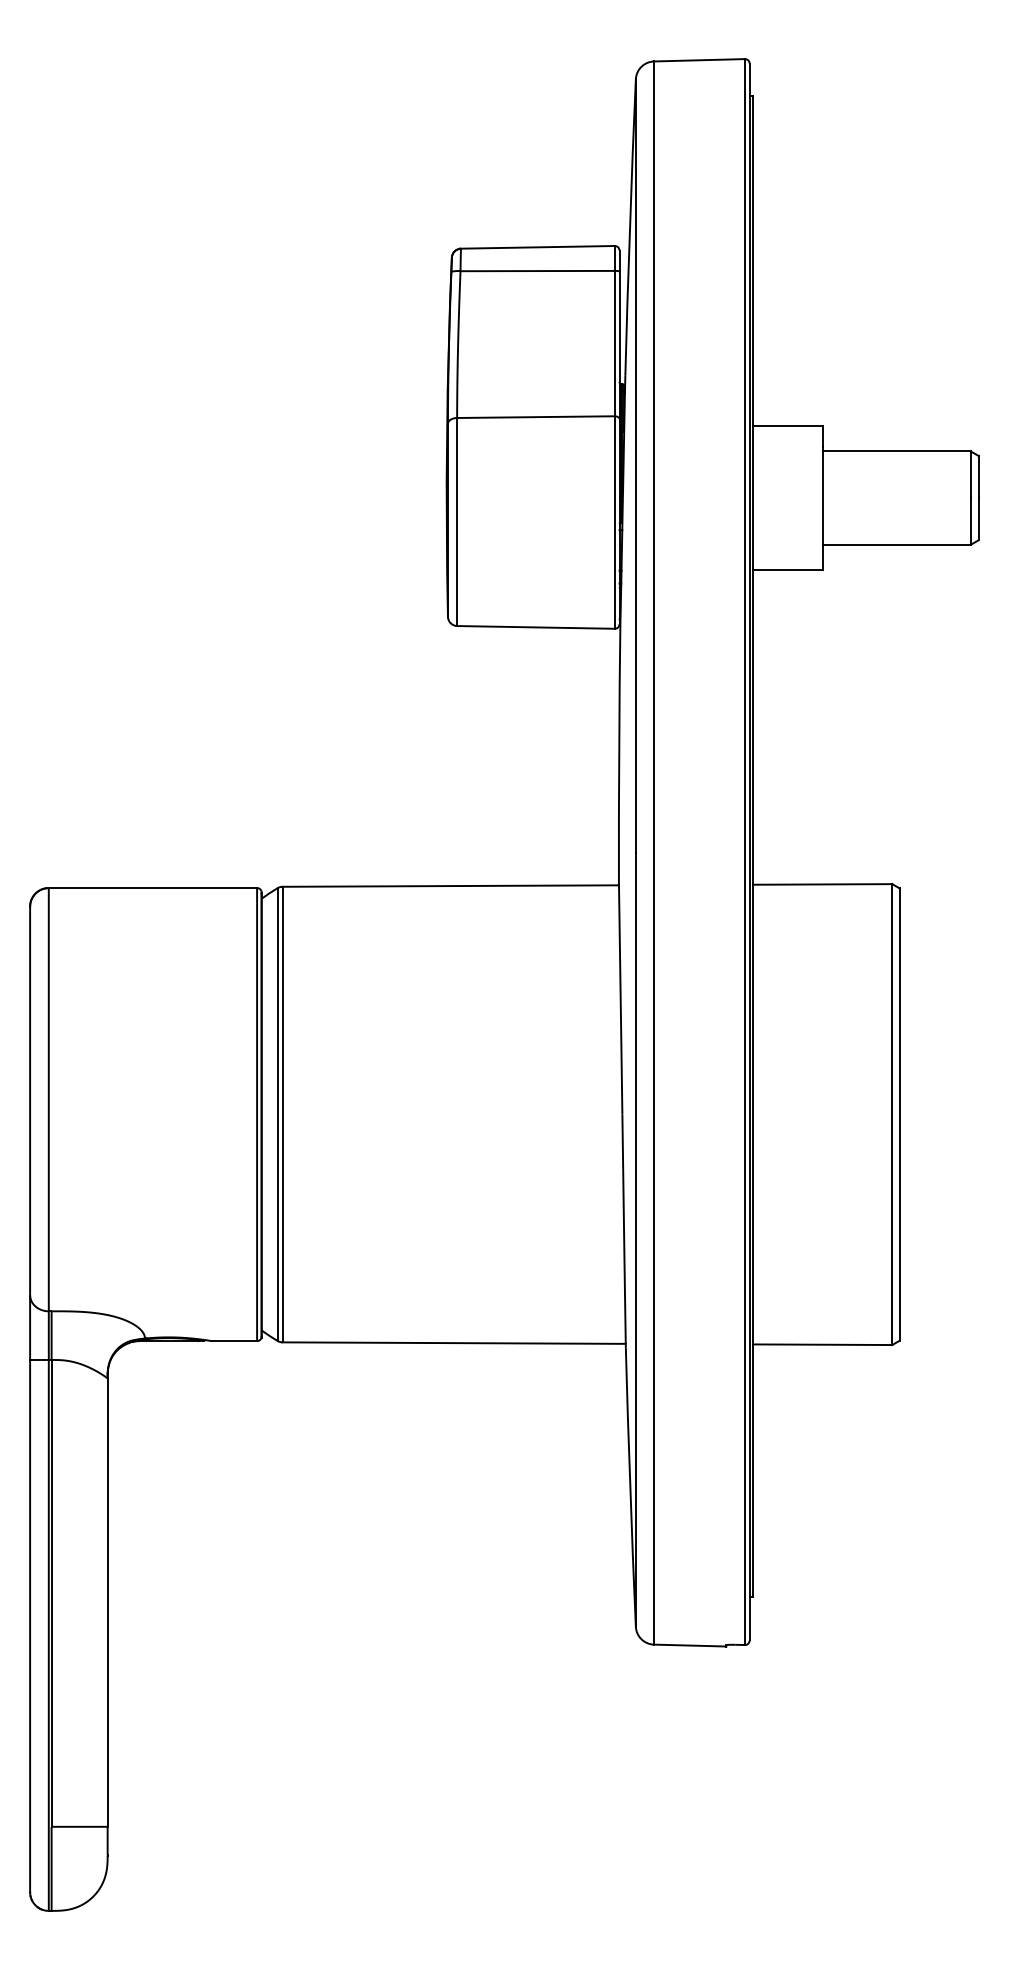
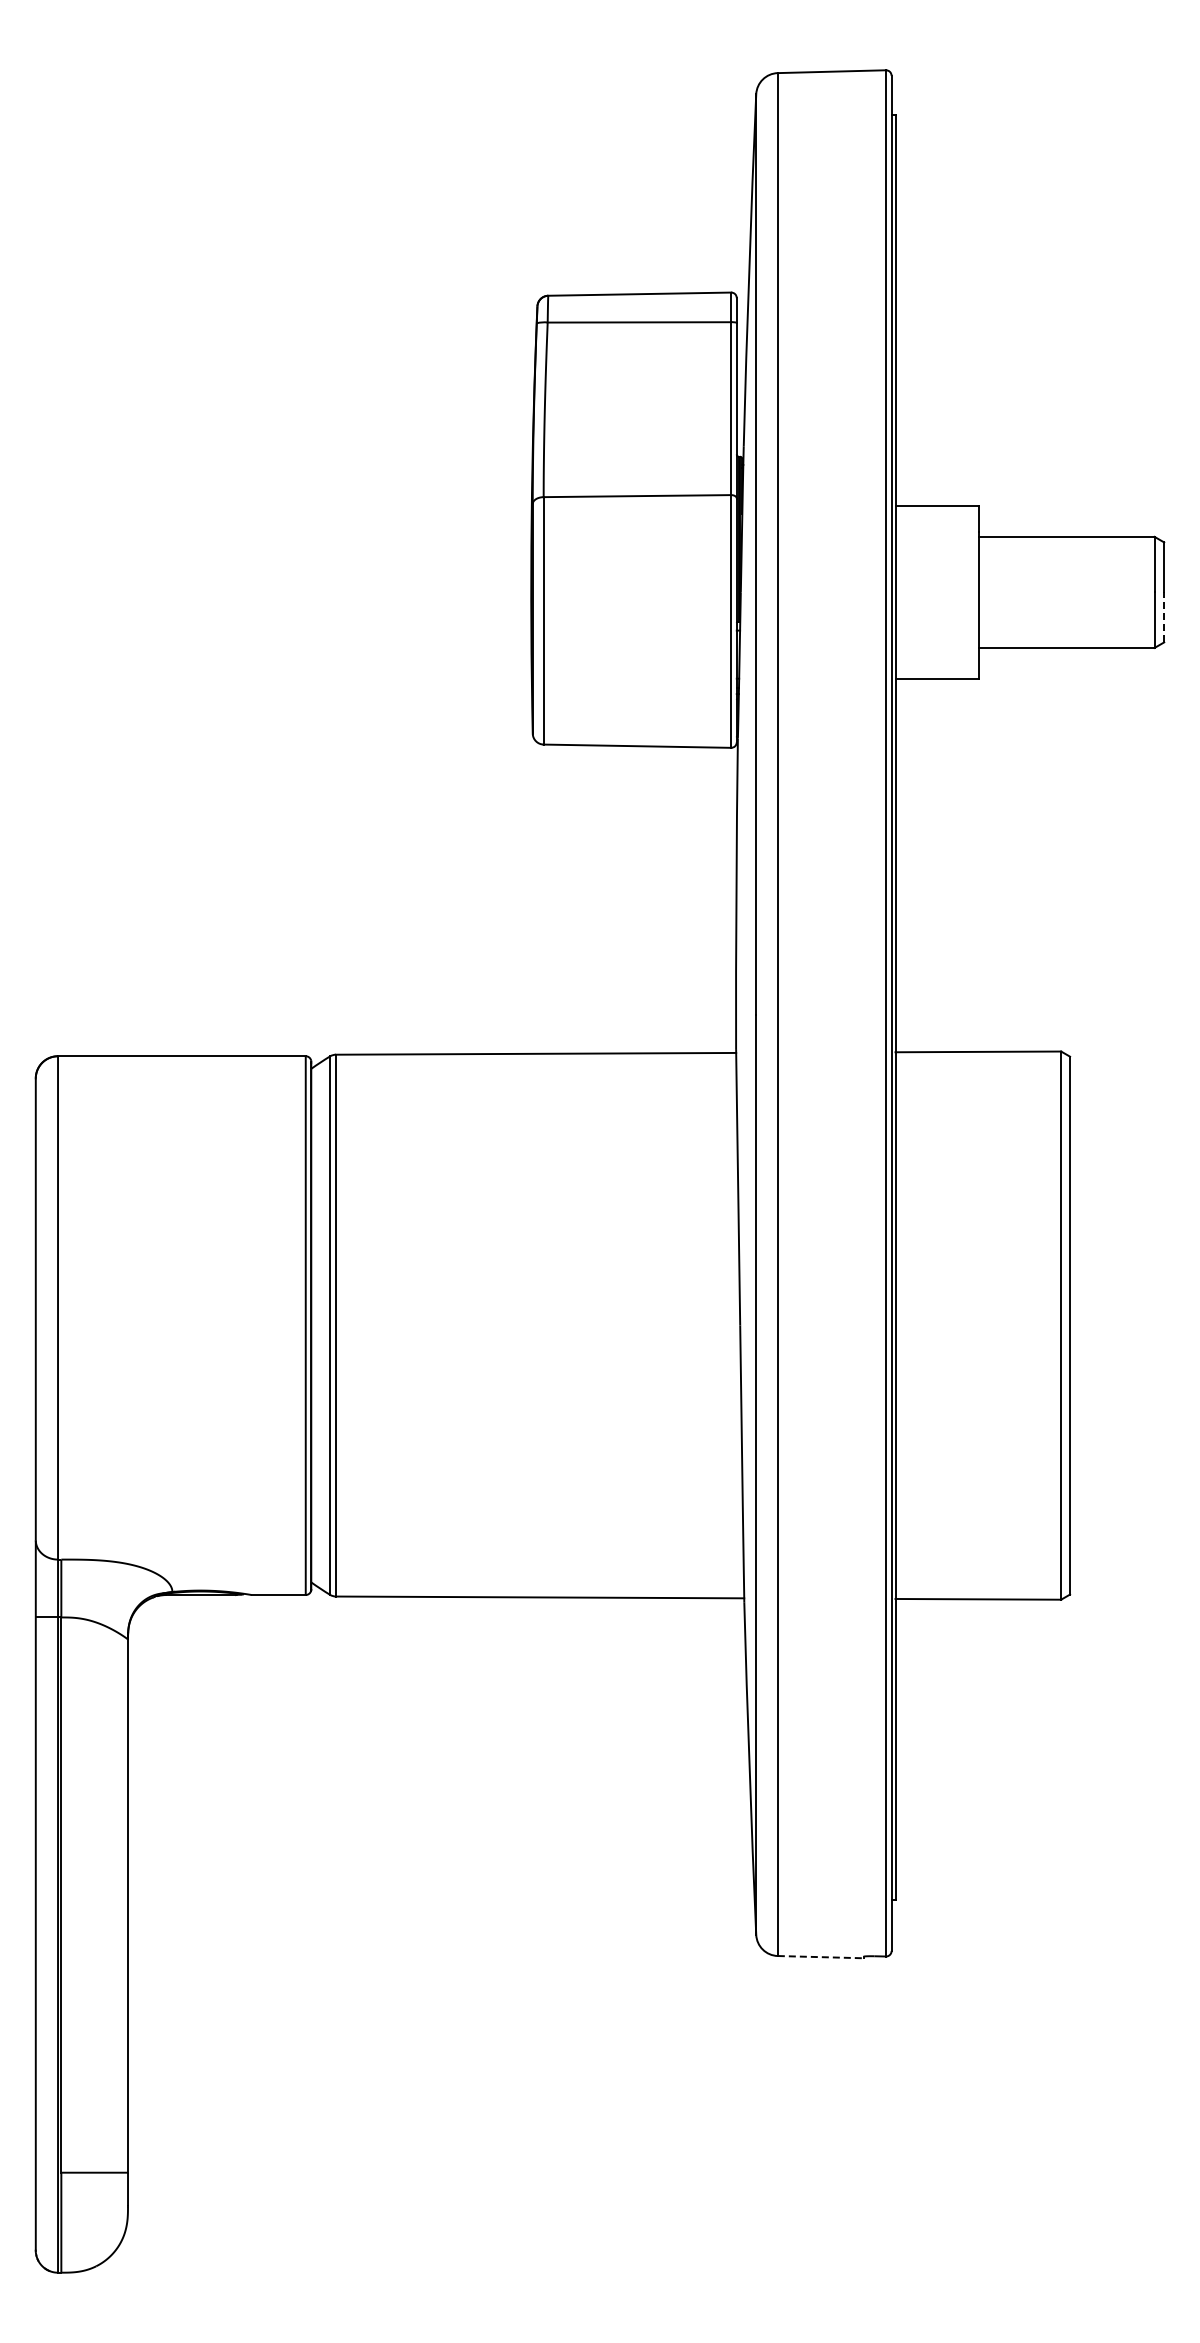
line: (979, 519) -> (1164, 617), solid -> dashed
line: (690, 1645) -> (821, 1957), solid -> dashed

